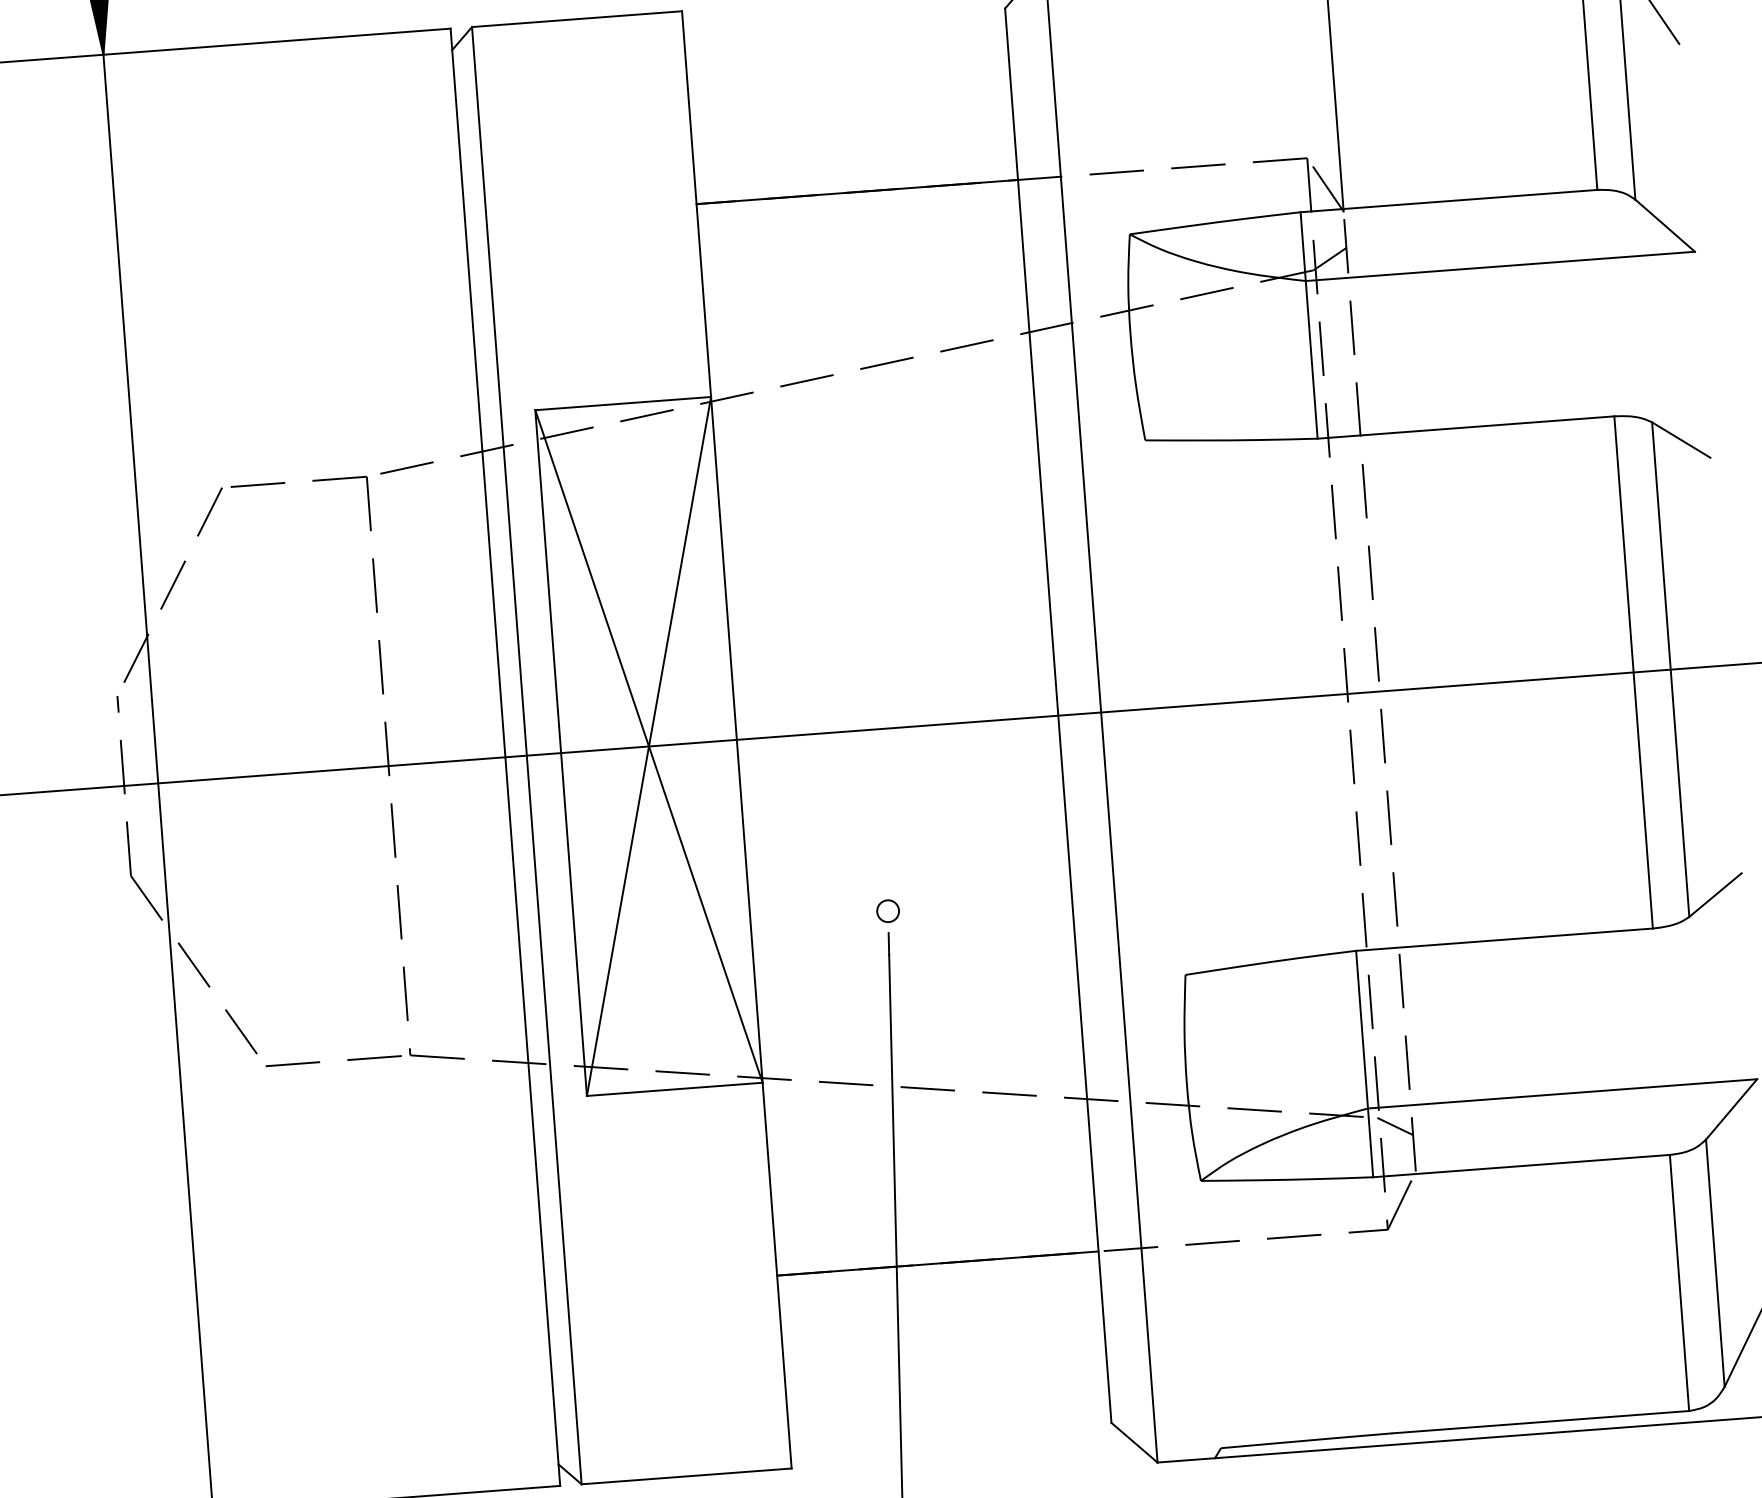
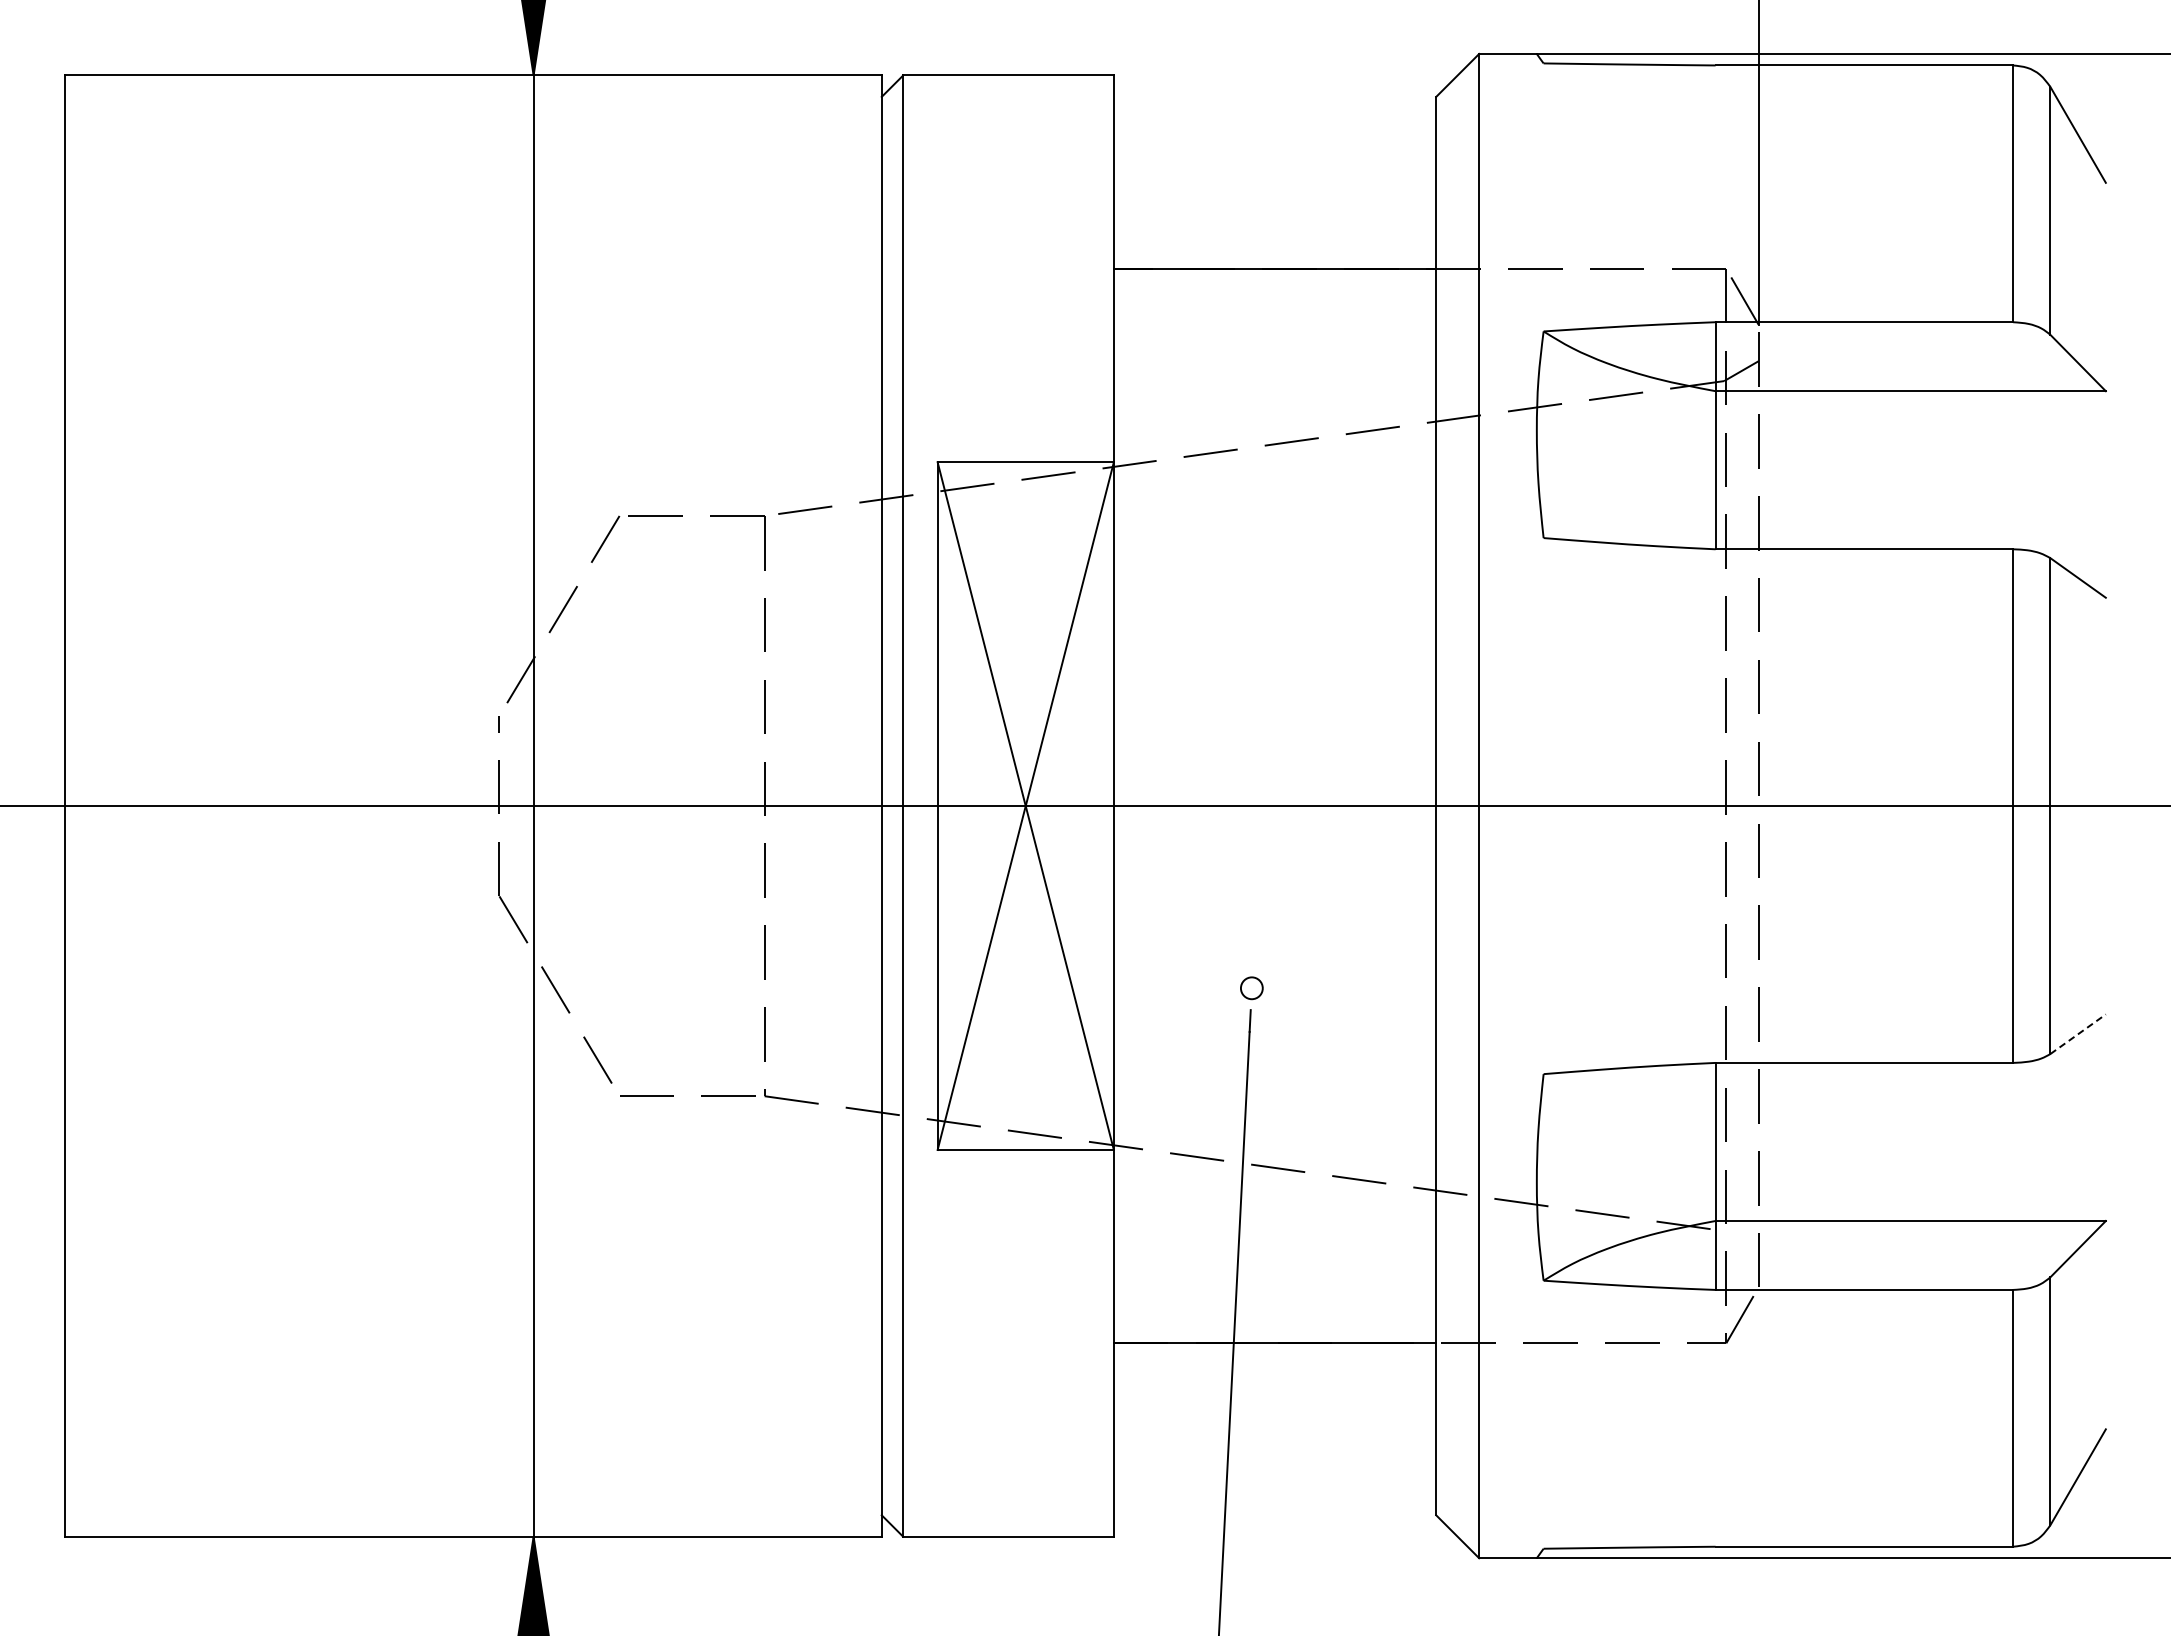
line: (1715, 894) -> (2078, 1033), solid -> dashed
line: (1395, 1126) -> (1741, 1240), removed

